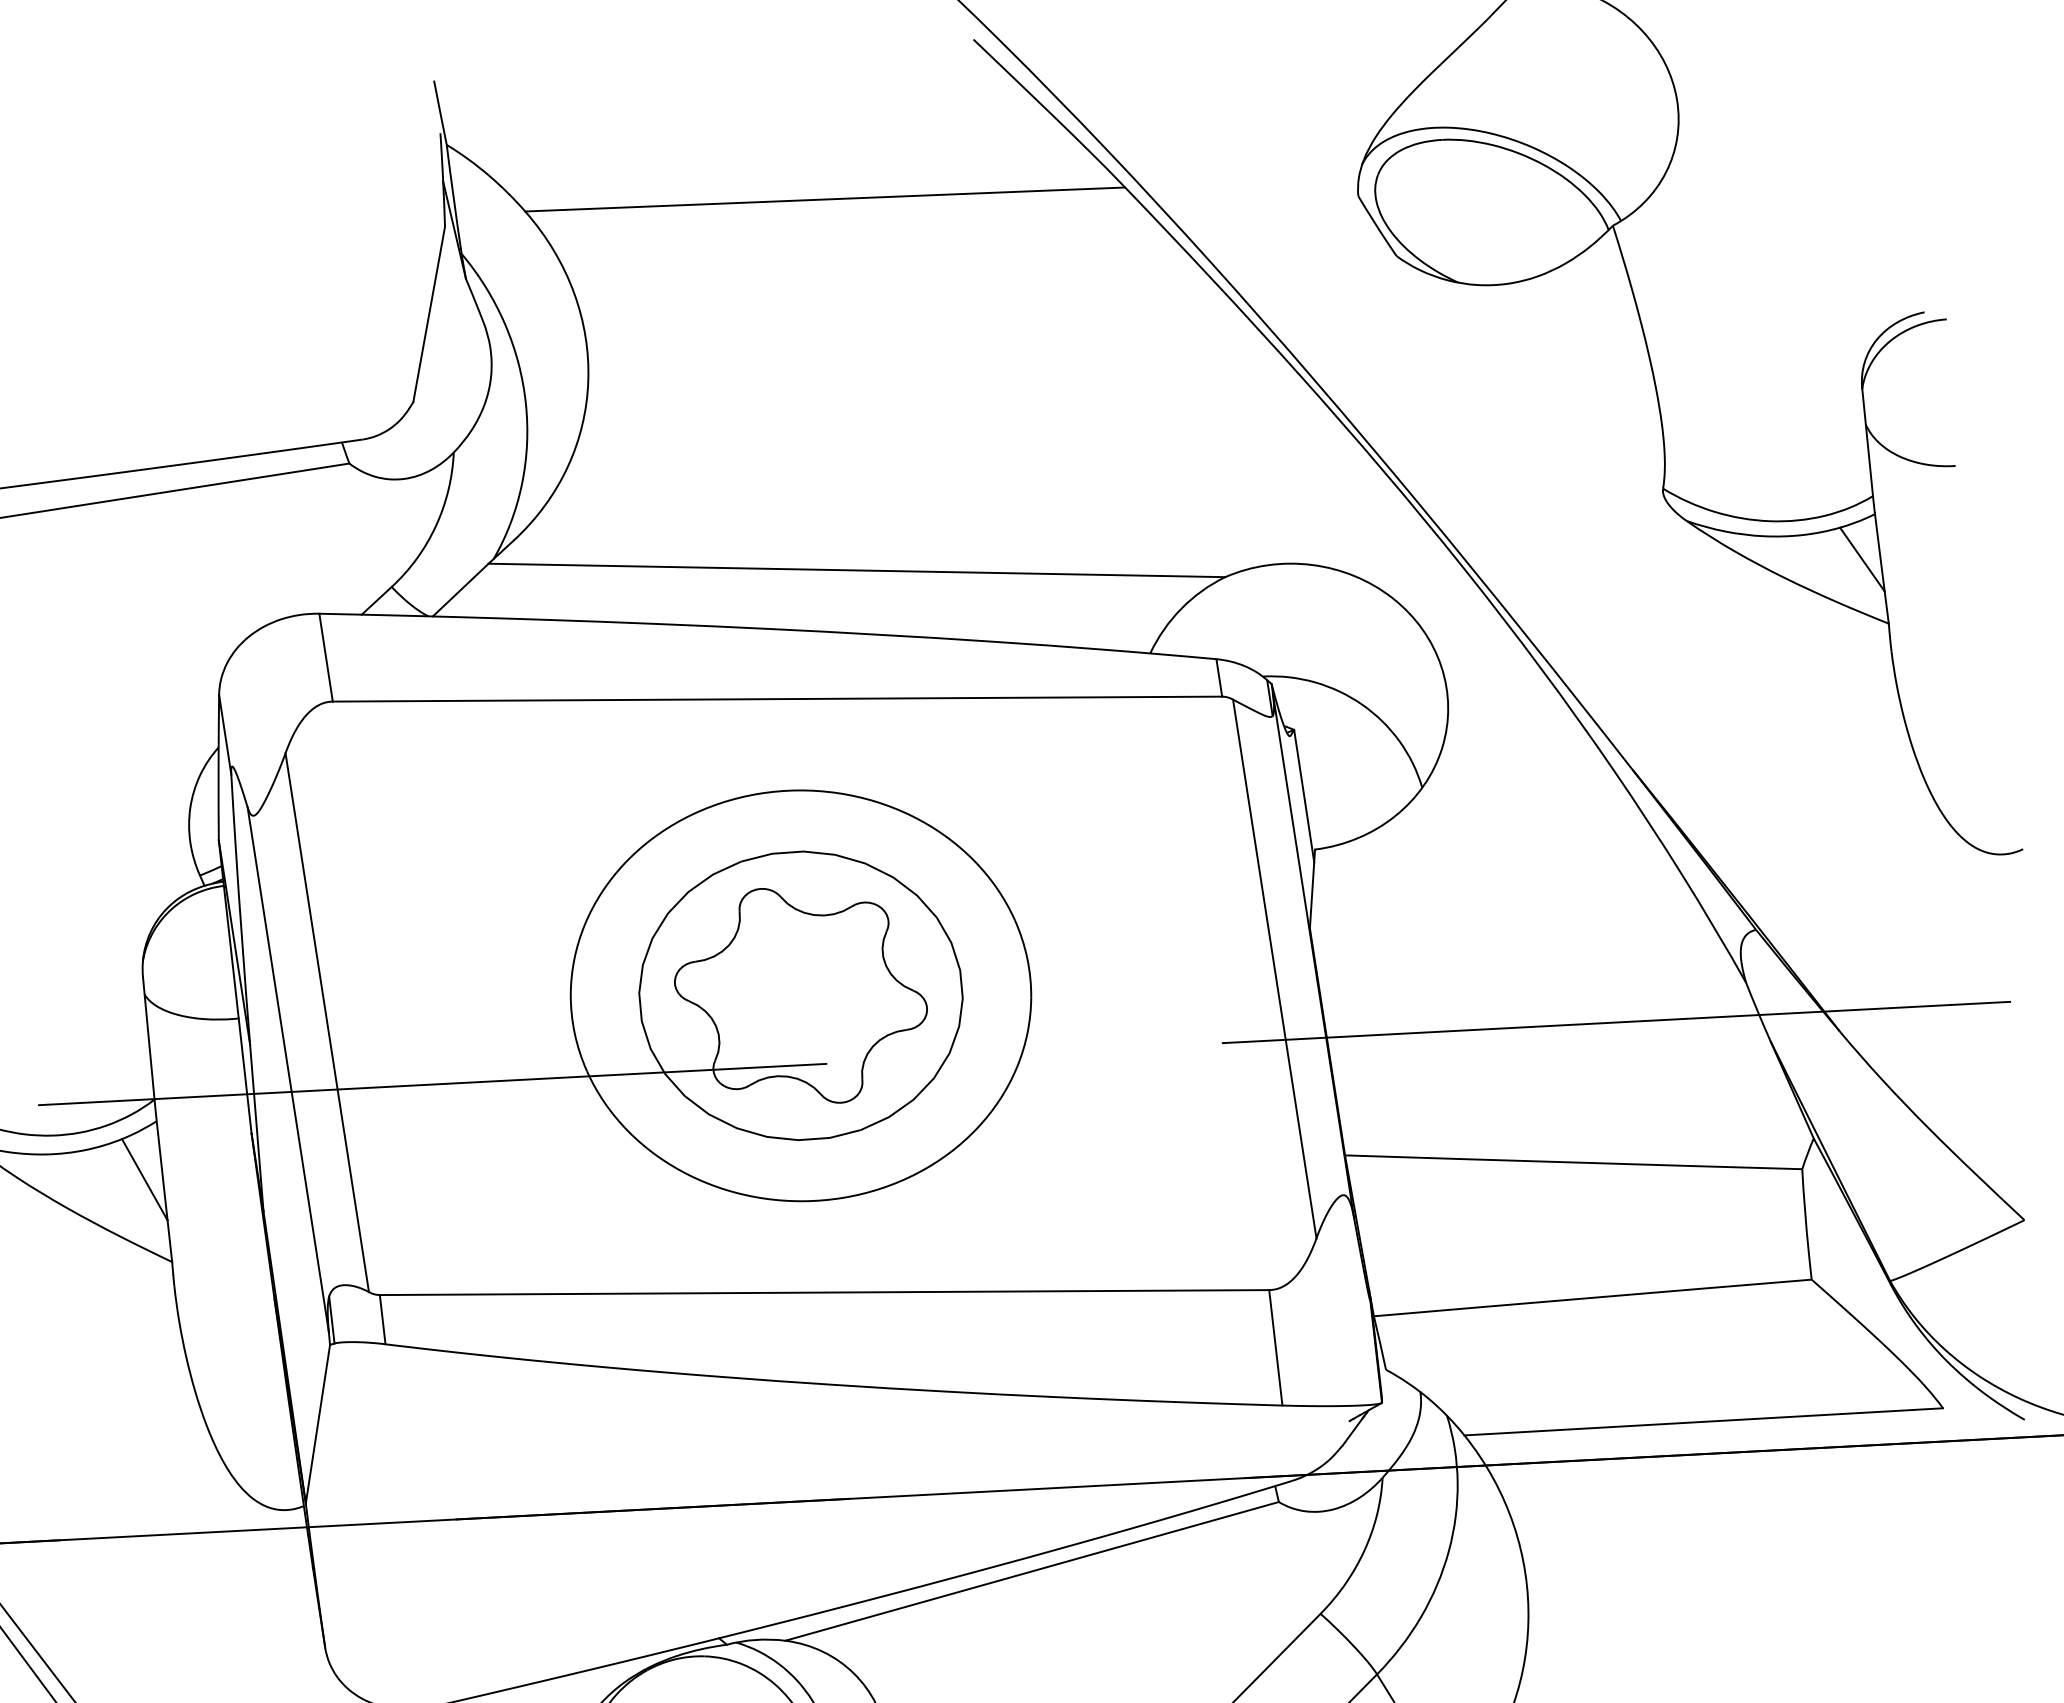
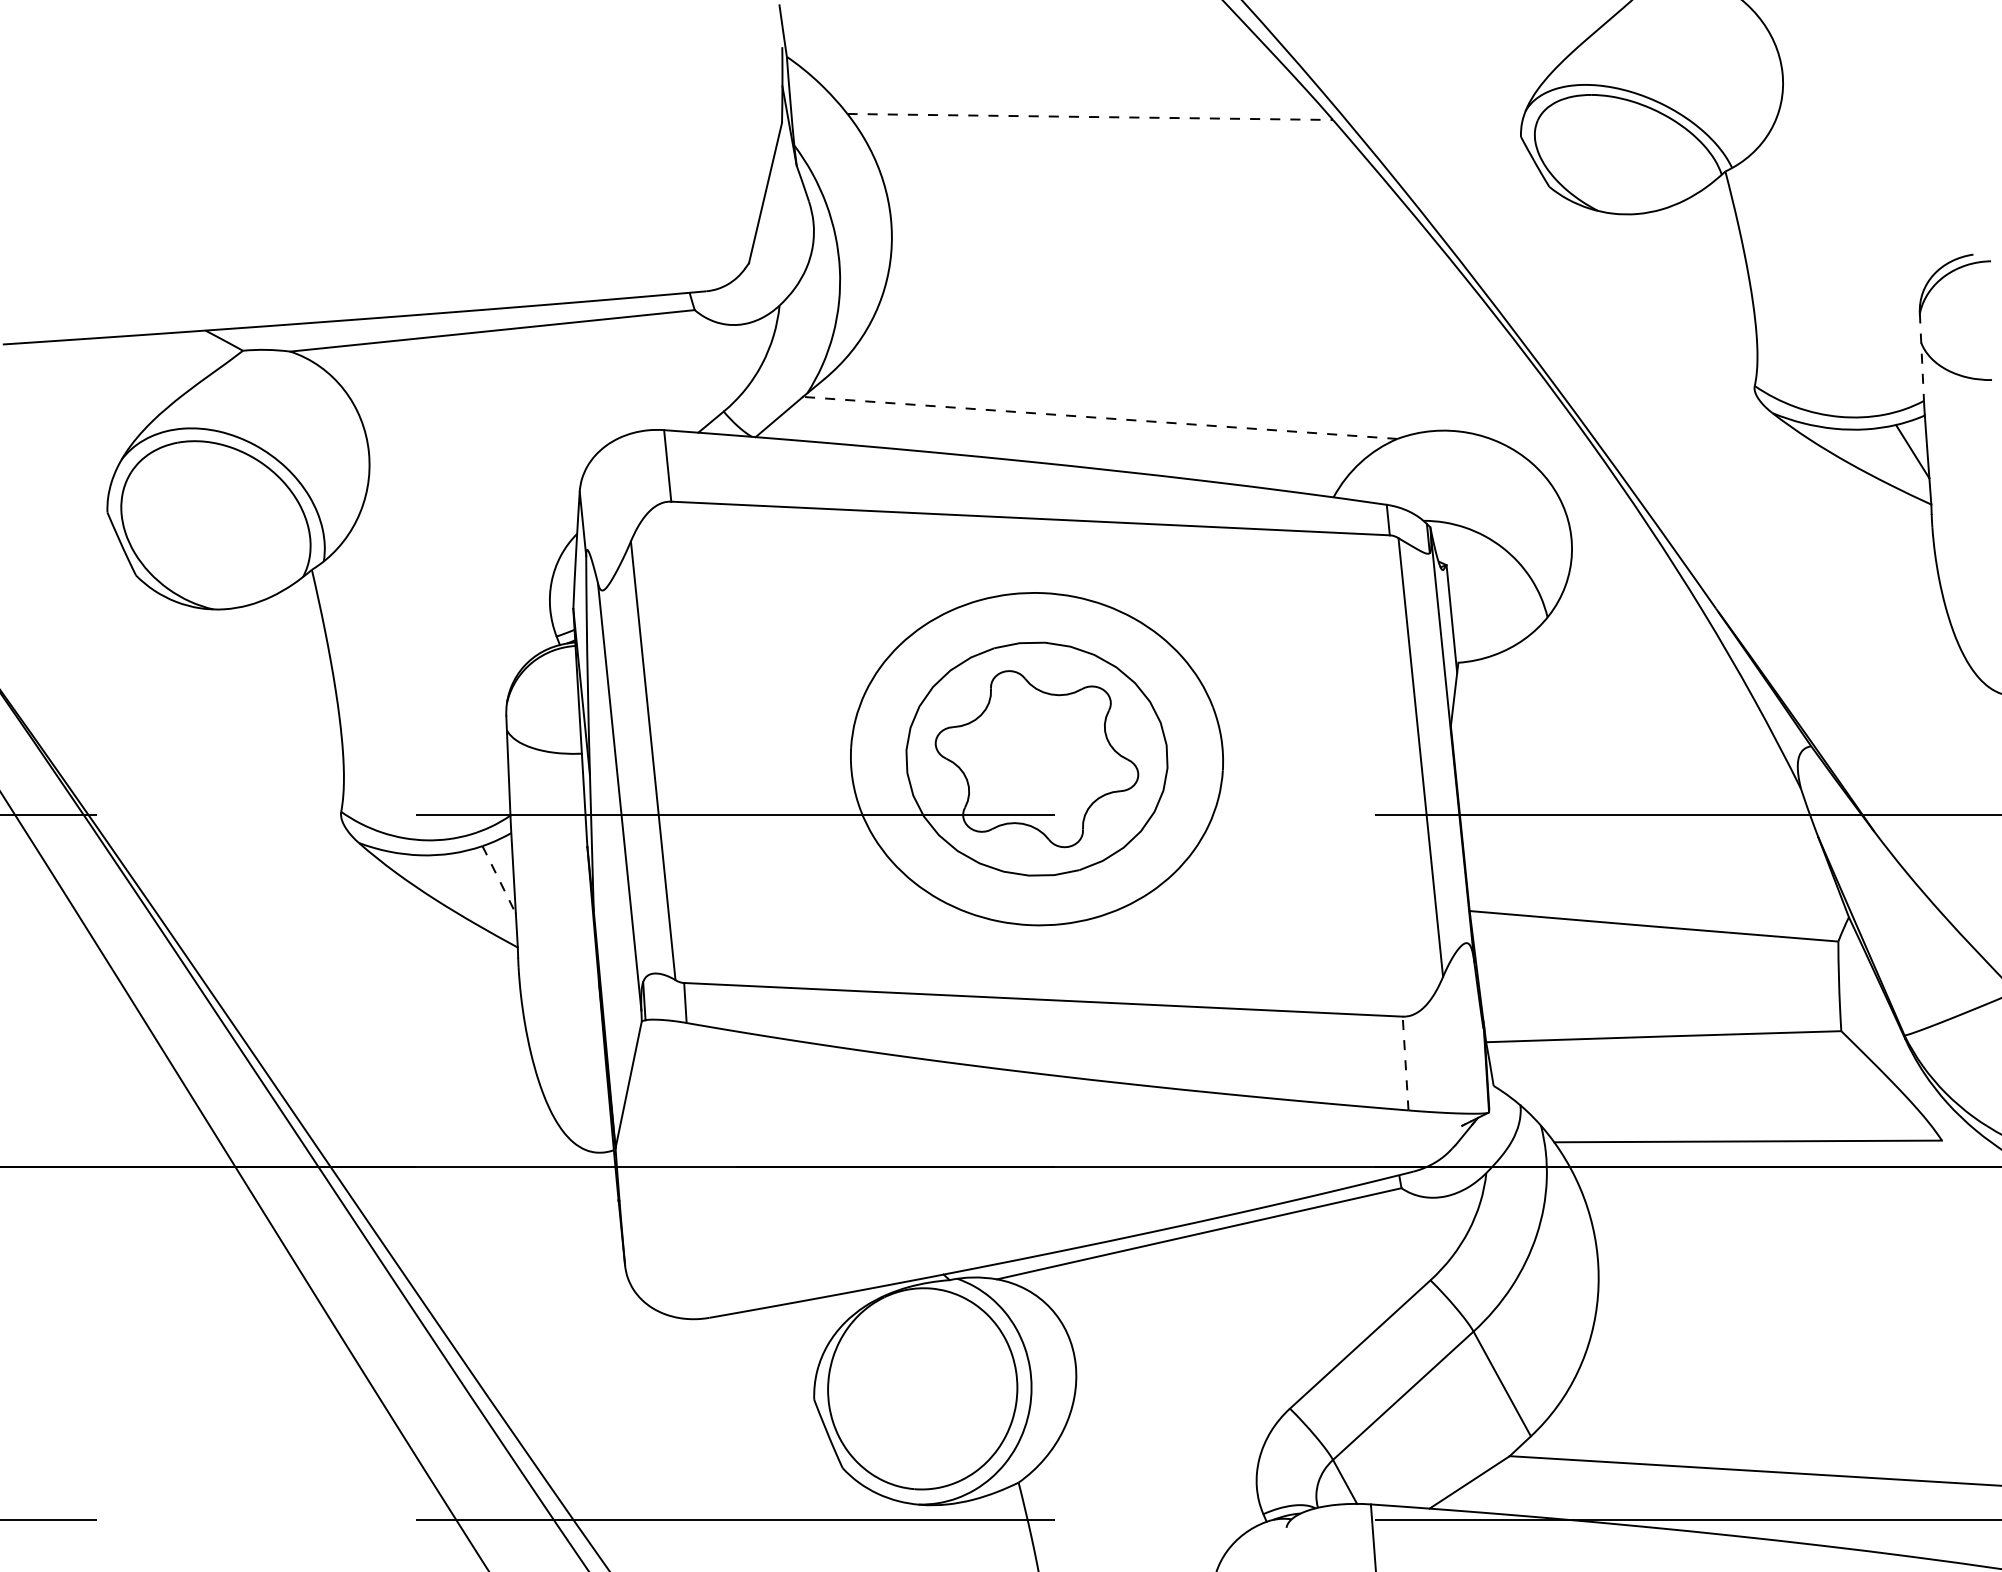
line: (825, 198) -> (1090, 116), solid -> dashed
line: (1867, 442) -> (1921, 357), solid -> dashed
line: (857, 569) -> (1100, 417), solid -> dashed
line: (145, 1179) -> (499, 879), solid -> dashed
line: (1275, 1347) -> (1405, 1063), solid -> dashed

